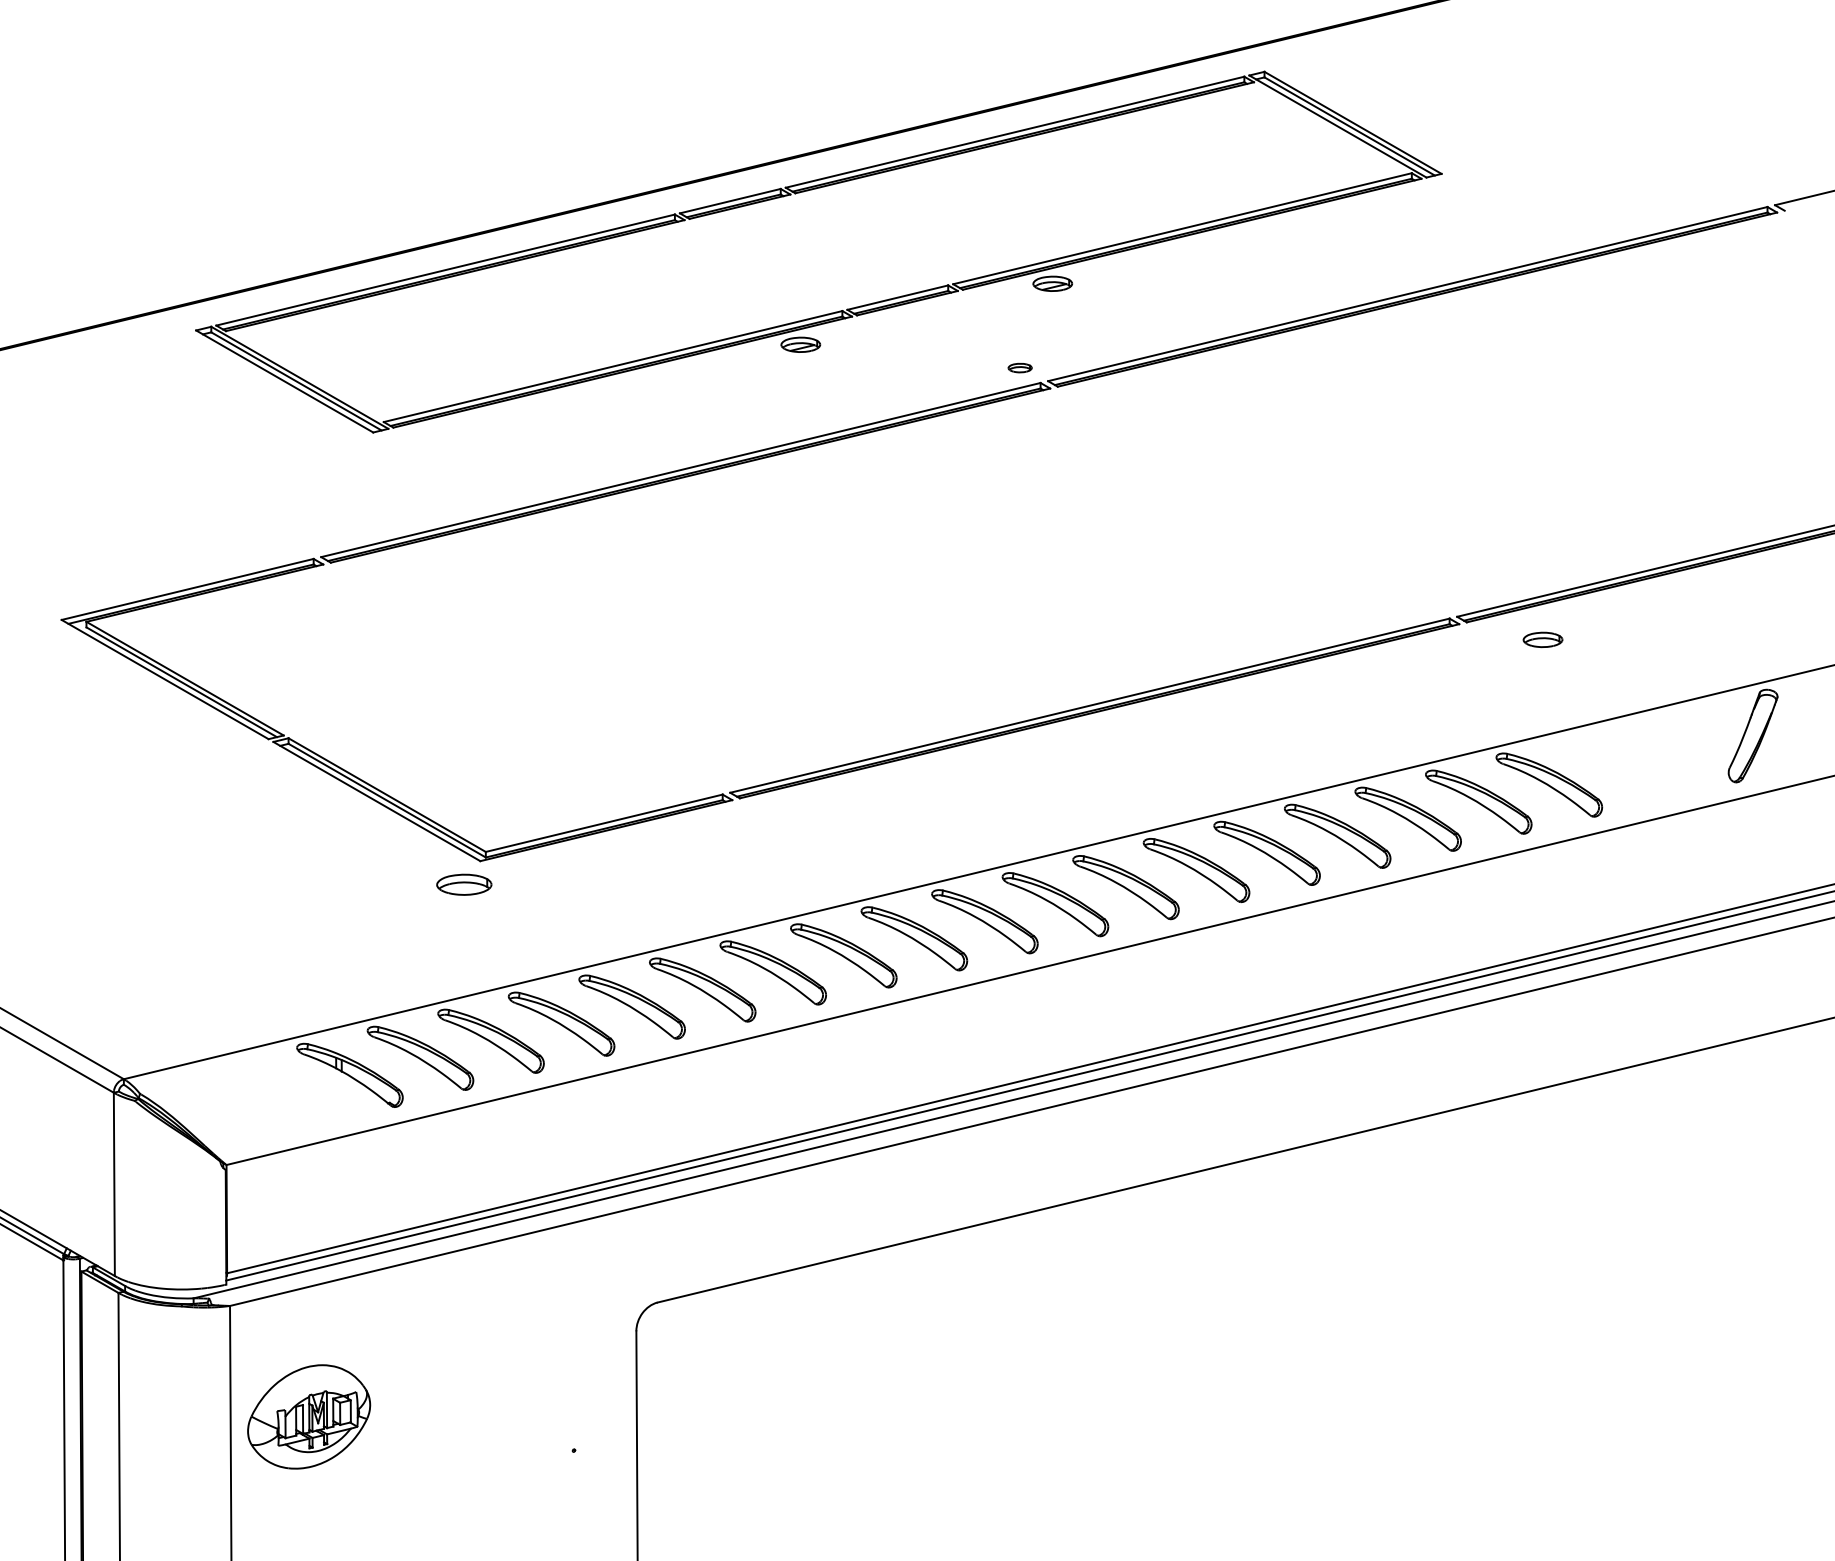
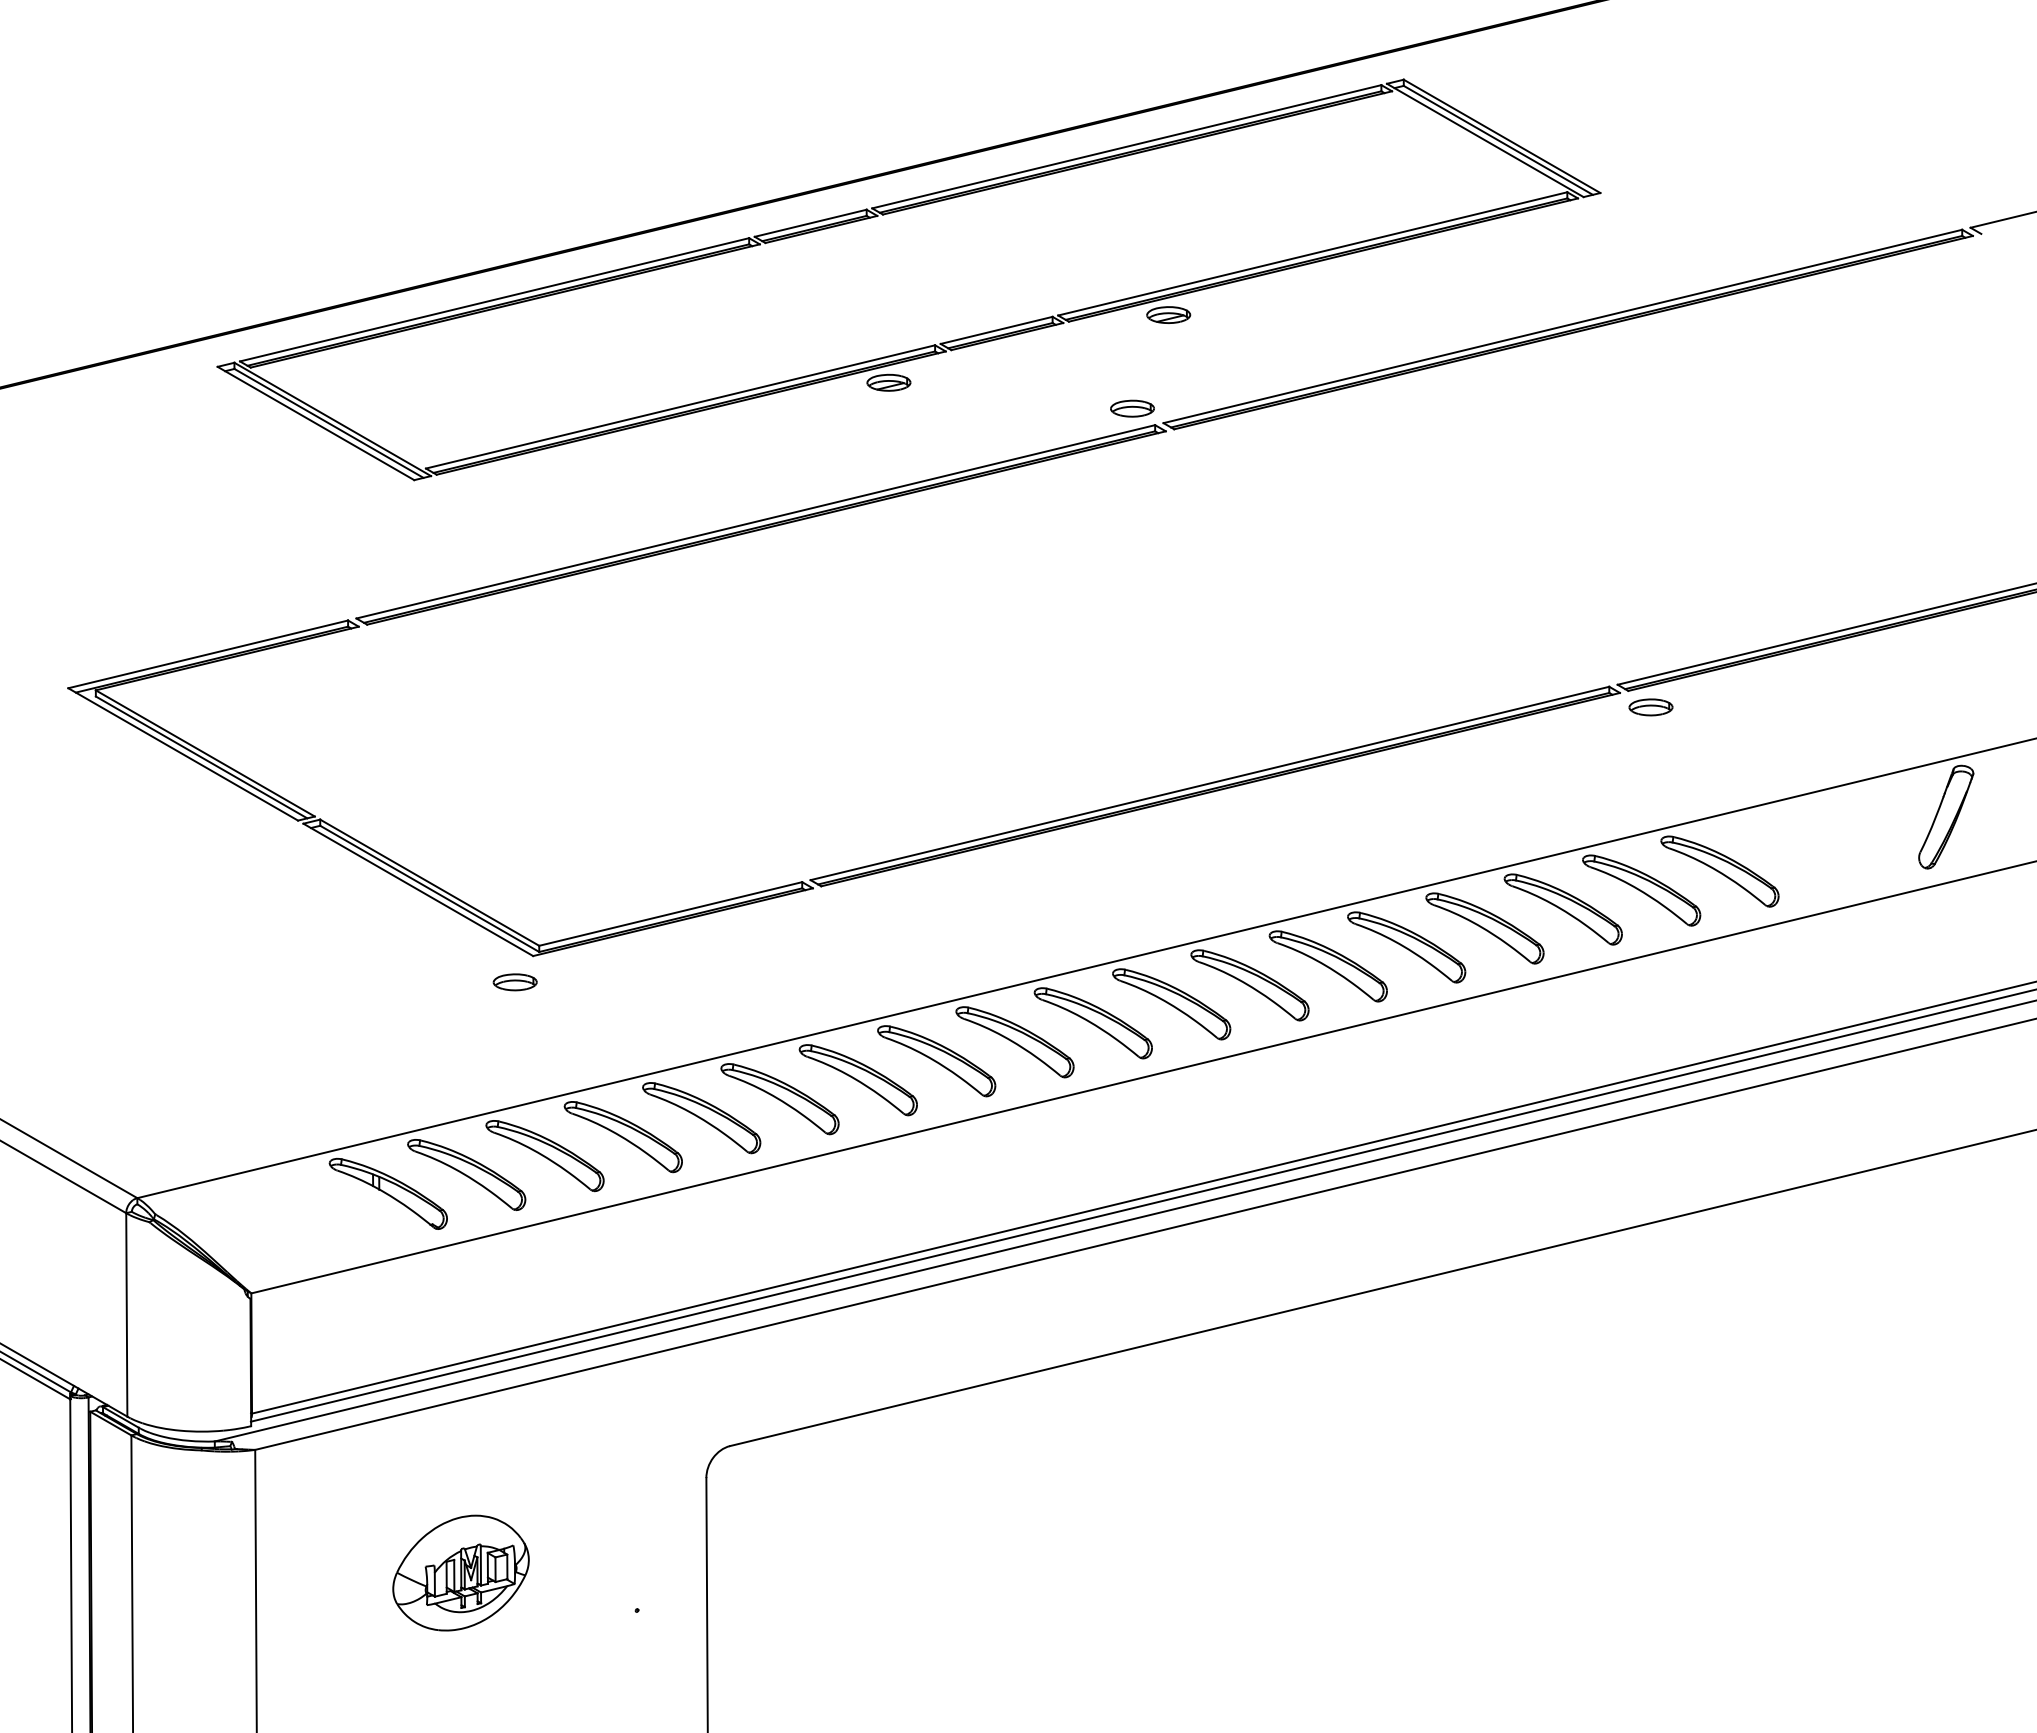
part: (1020, 367) -> (1132, 408), size x1.67
part: (1542, 639) -> (1650, 707), moved
part: (463, 884) -> (514, 982), size x0.71
part: (308, 1416) -> (460, 1572), moved

